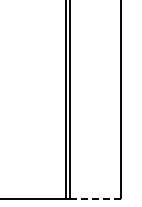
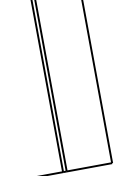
line: (94, 198) -> (88, 167), dashed -> solid

